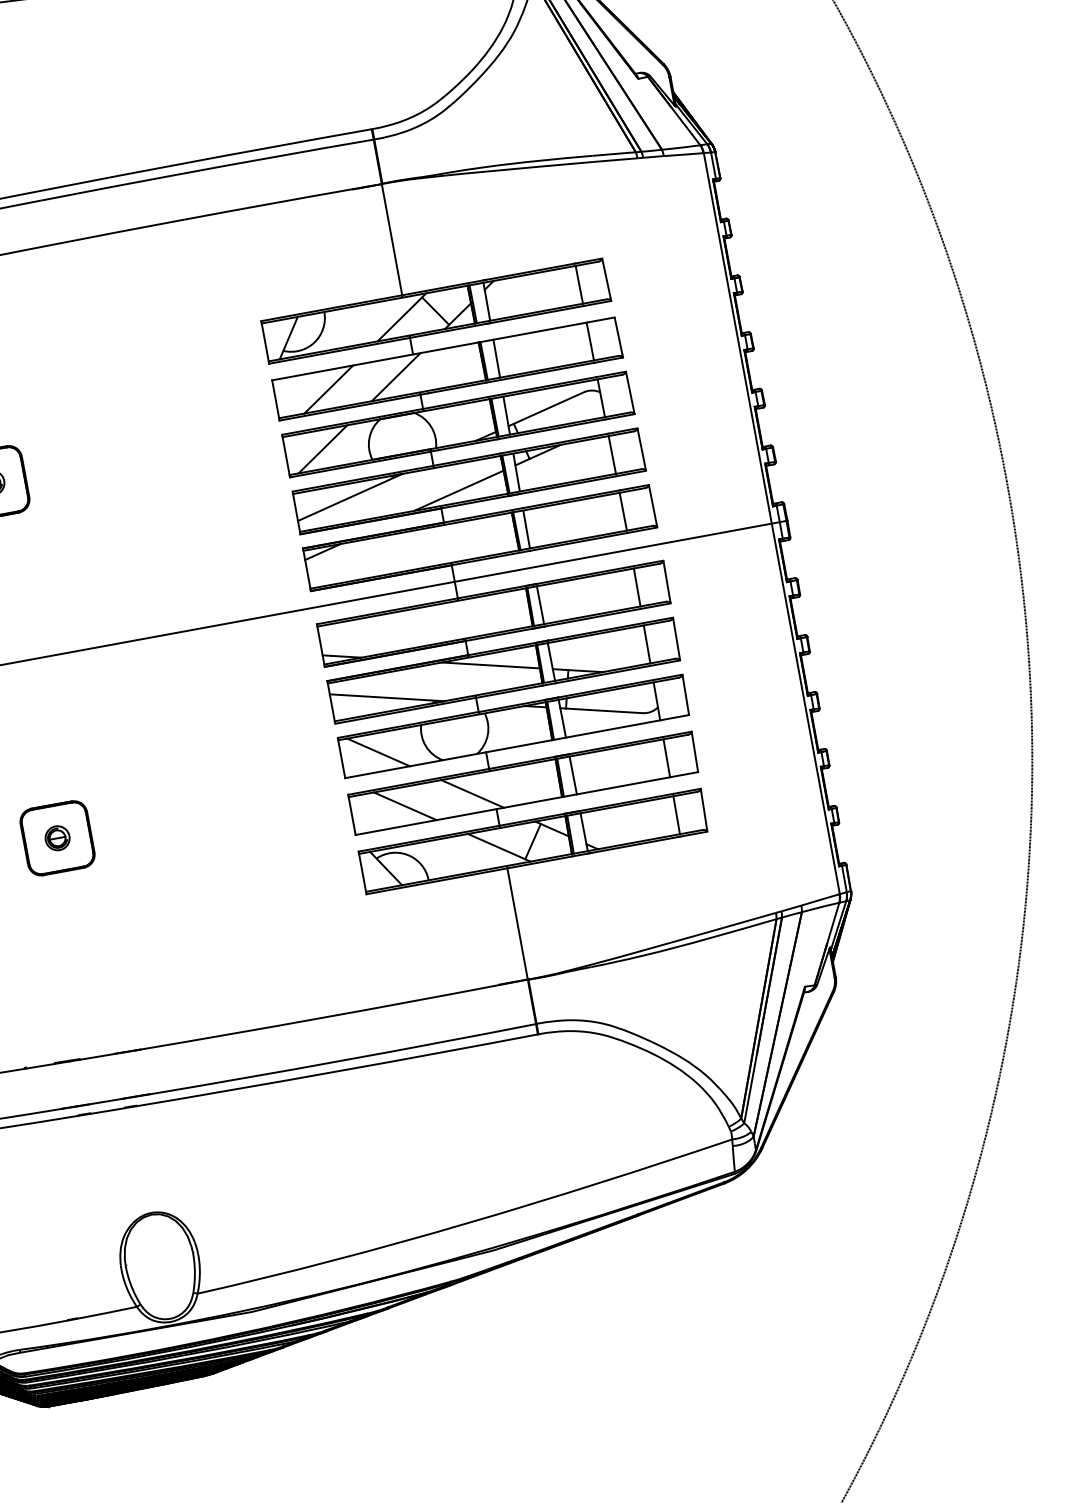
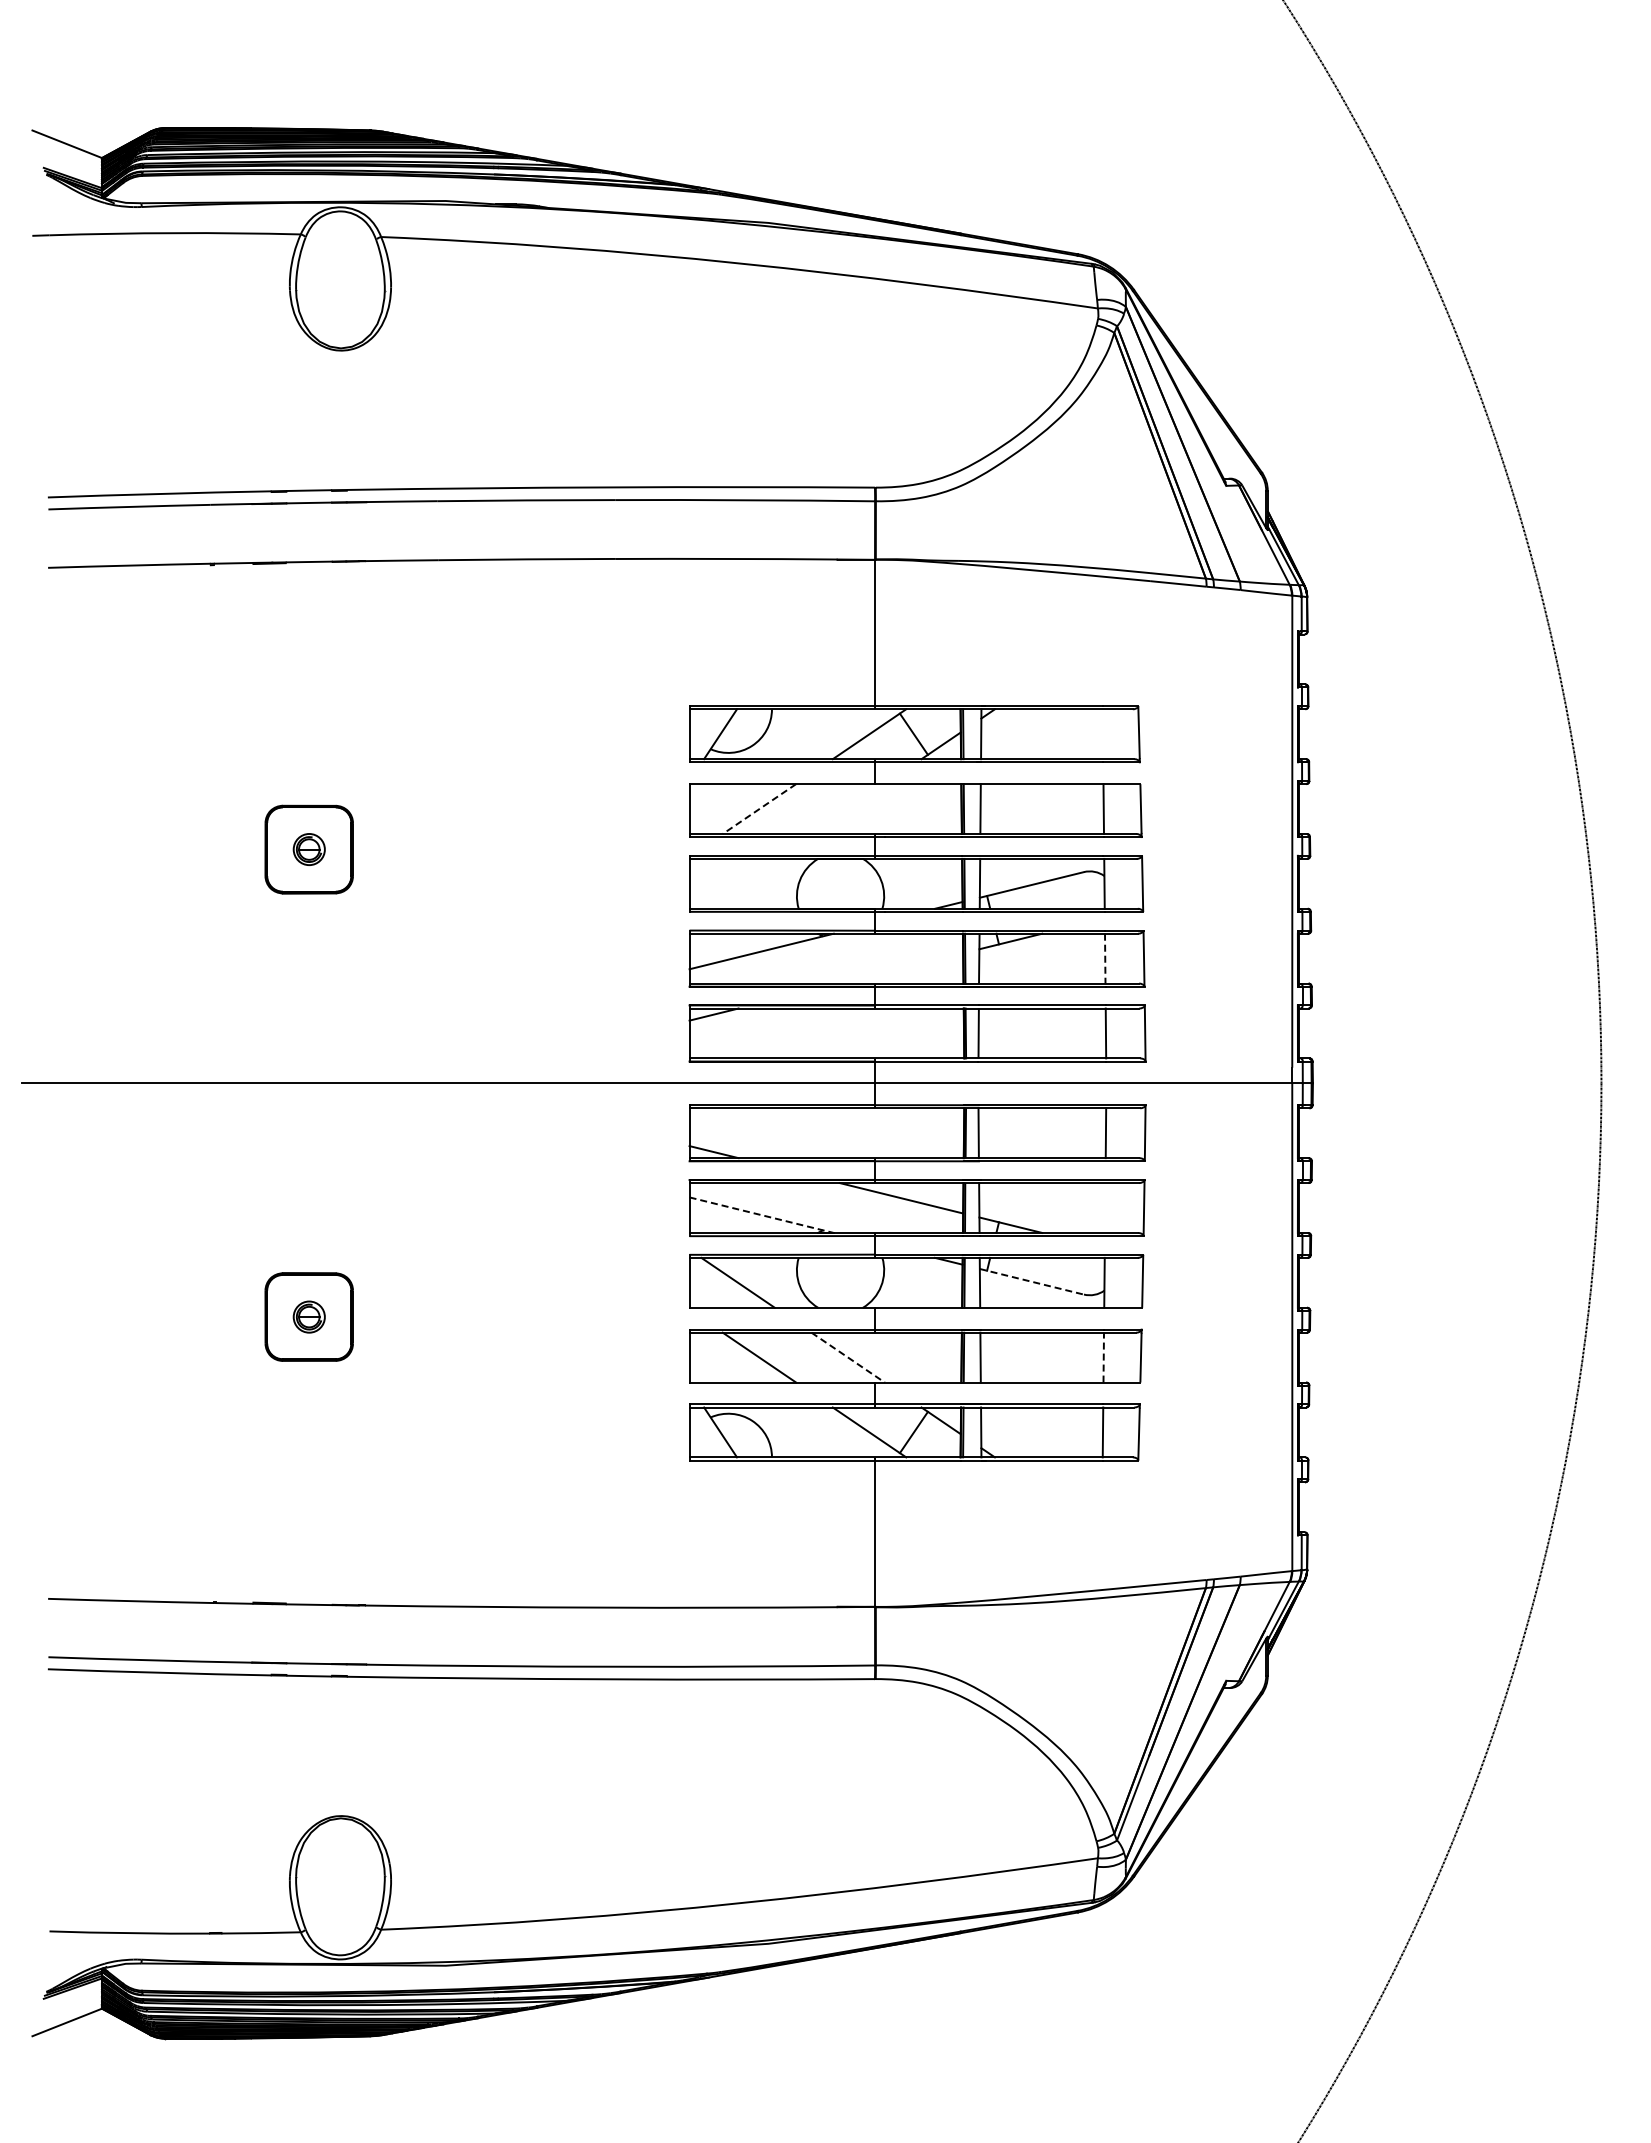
line: (578, 285) -> (1102, 734), removed
line: (395, 376) -> (847, 808), removed
line: (328, 389) -> (759, 809), solid -> dashed
line: (322, 449) -> (737, 883), removed
line: (612, 454) -> (1105, 958), solid -> dashed
line: (458, 490) -> (901, 968), removed
line: (647, 644) -> (1105, 1207), removed
line: (387, 697) -> (762, 1215), solid -> dashed
line: (601, 710) -> (1031, 1281), solid -> dashed
line: (666, 758) -> (1103, 1357), solid -> dashed
line: (472, 793) -> (848, 1357), solid -> dashed

